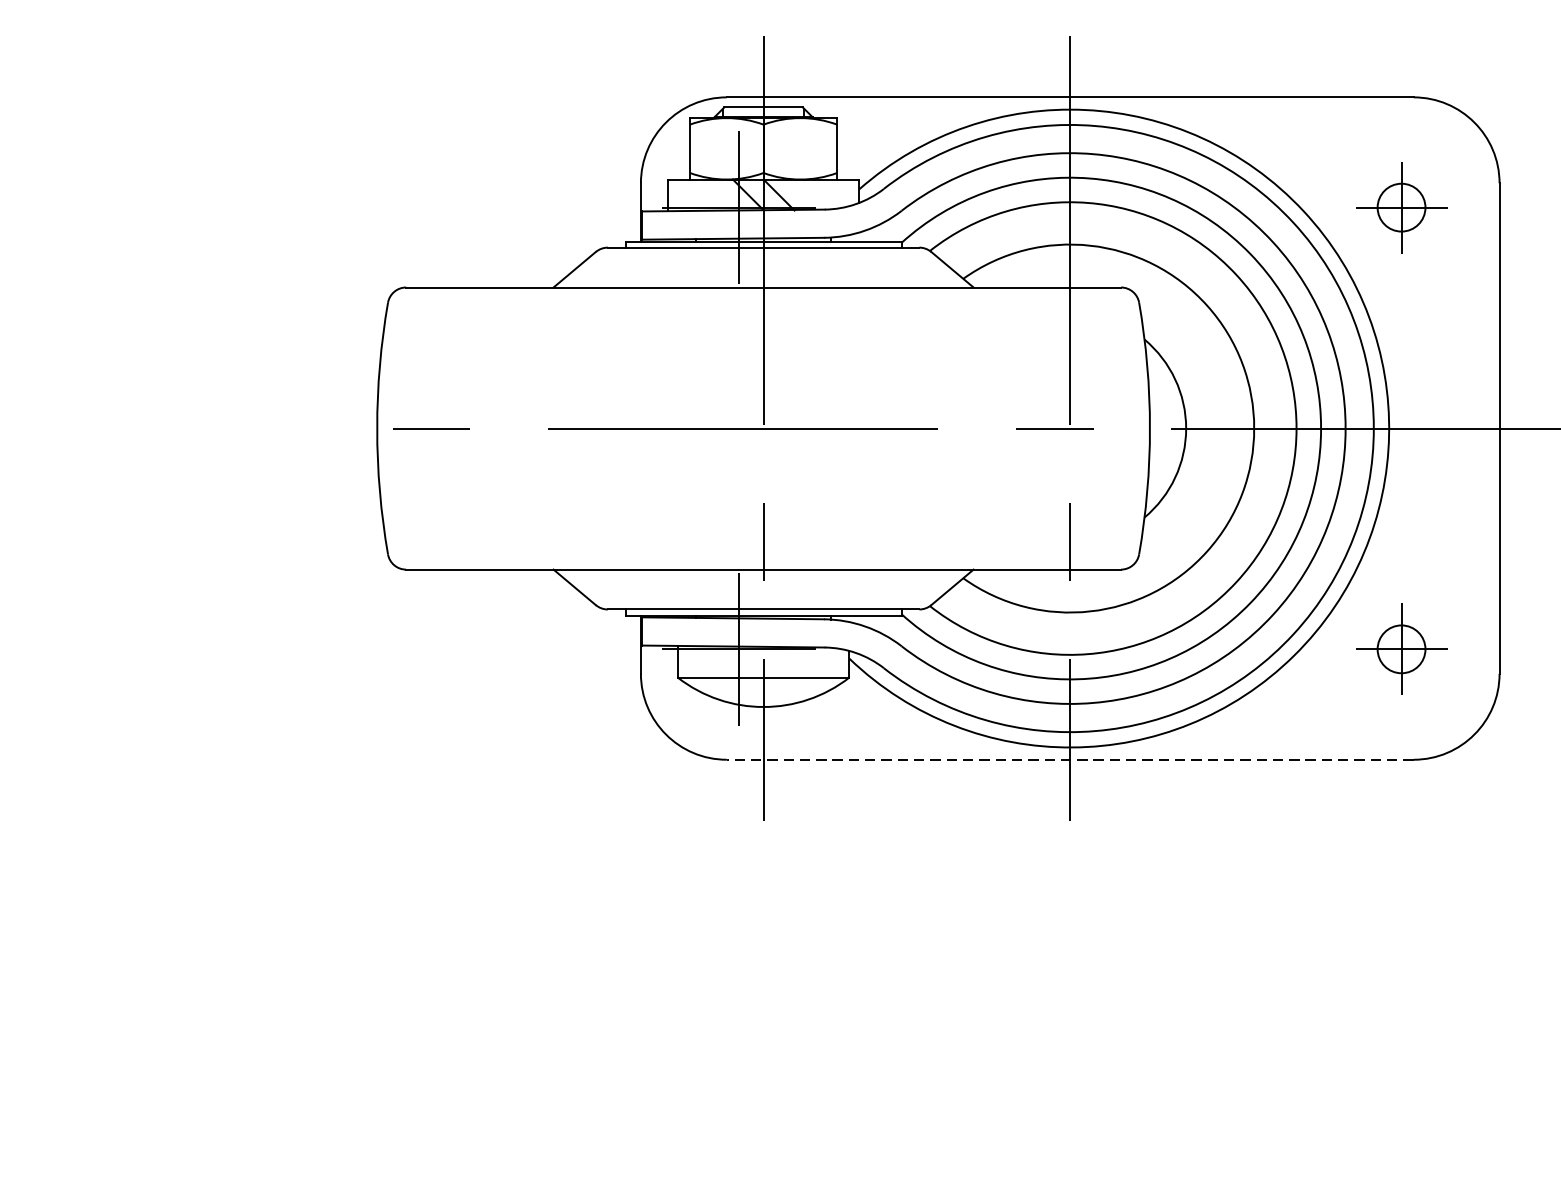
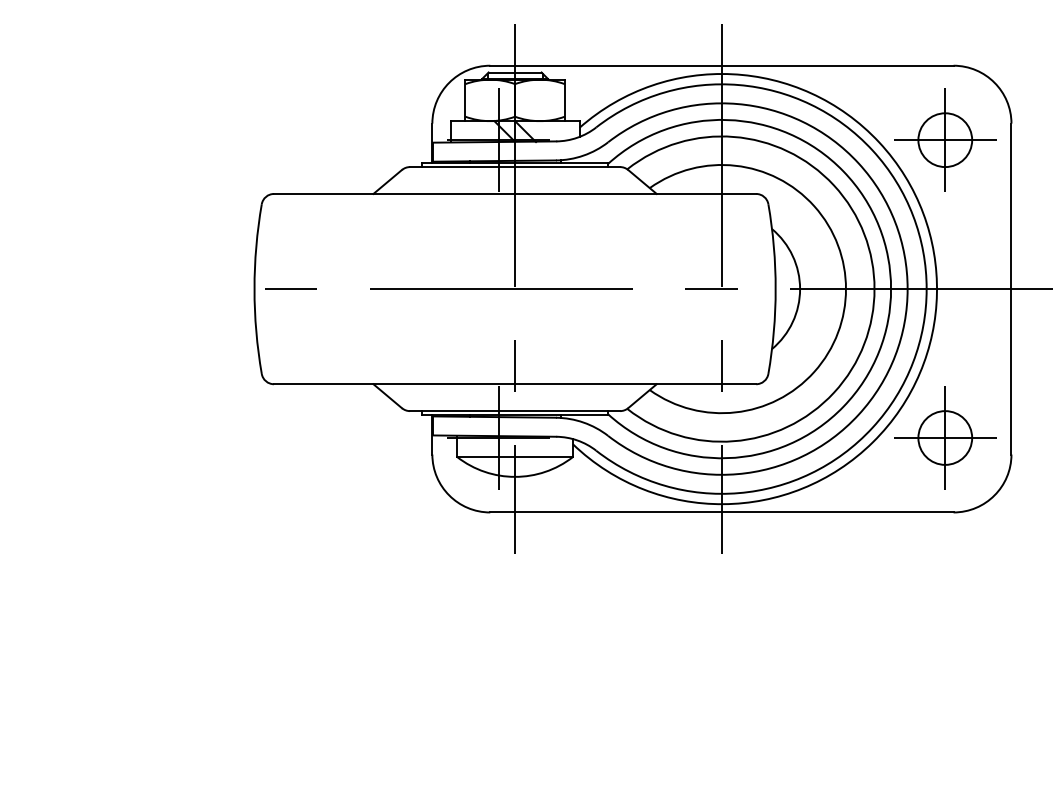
part: (1401, 206) -> (945, 139), size x1.67
part: (1401, 648) -> (945, 437), size x1.67
line: (1069, 759) -> (721, 512), dashed -> solid

